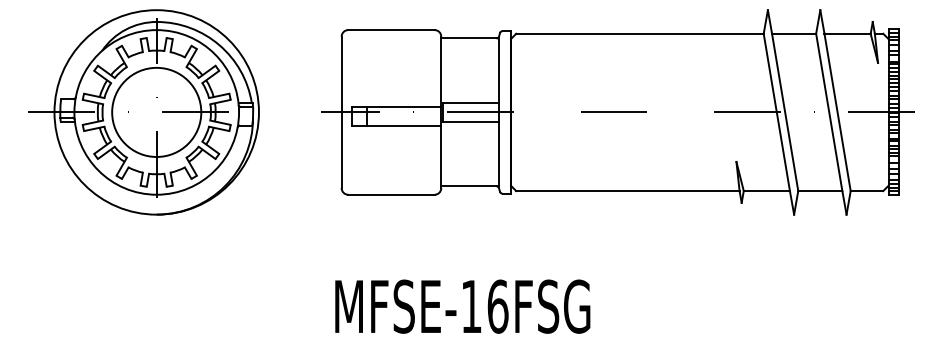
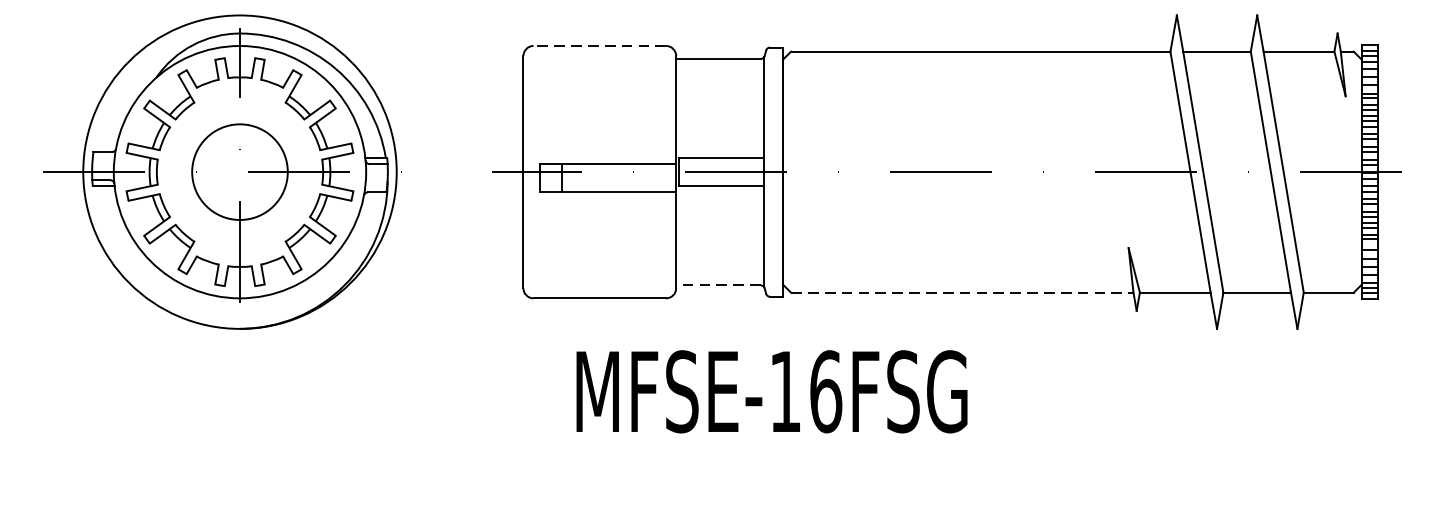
line: (390, 30) -> (598, 46), solid -> dashed
circle: (156, 111) -> (239, 170), size x0.7
line: (468, 186) -> (717, 285), solid -> dashed
line: (627, 191) -> (961, 293), solid -> dashed
text: (462, 306) -> (771, 391), moved

